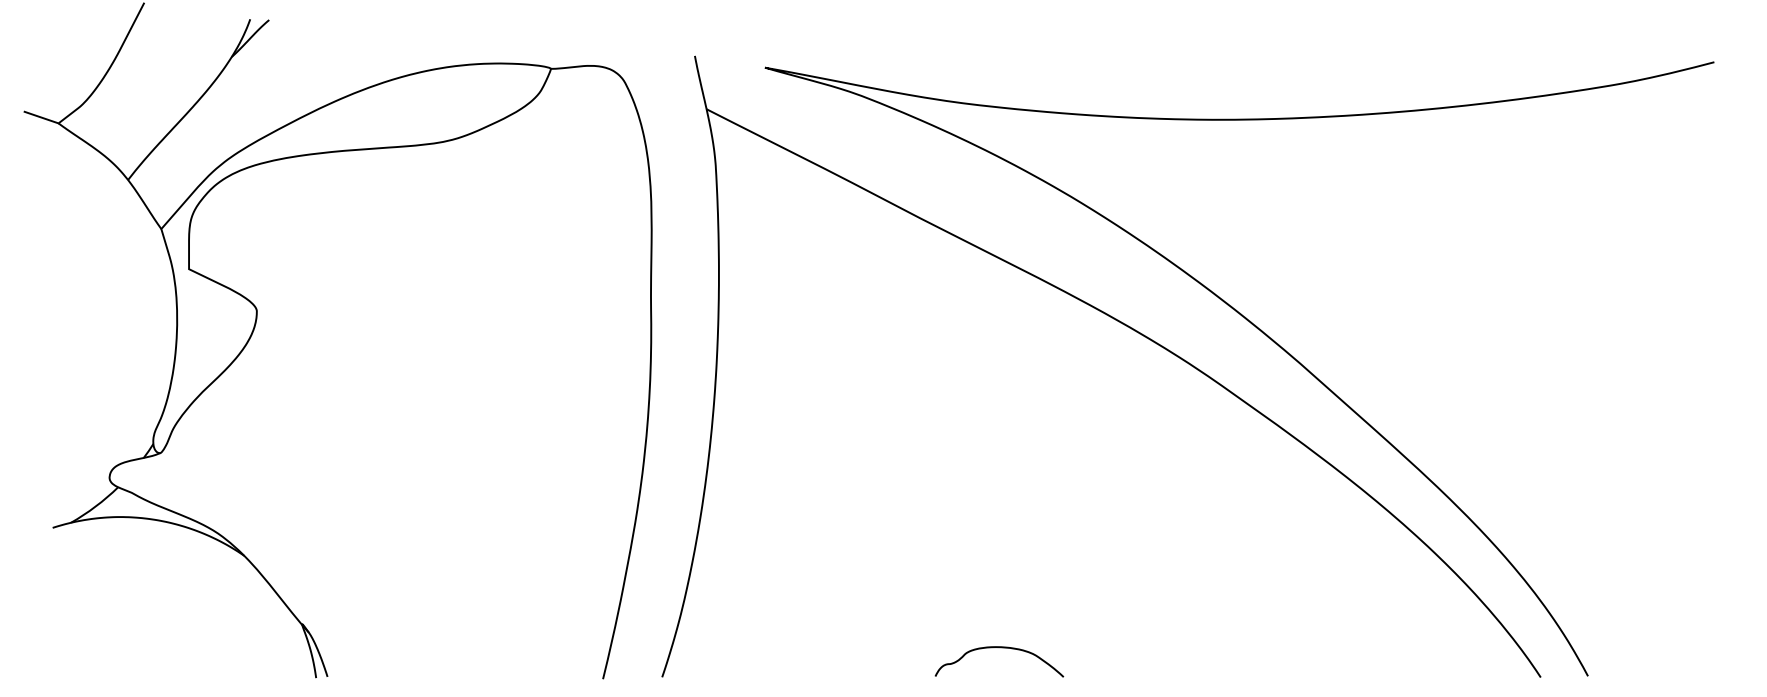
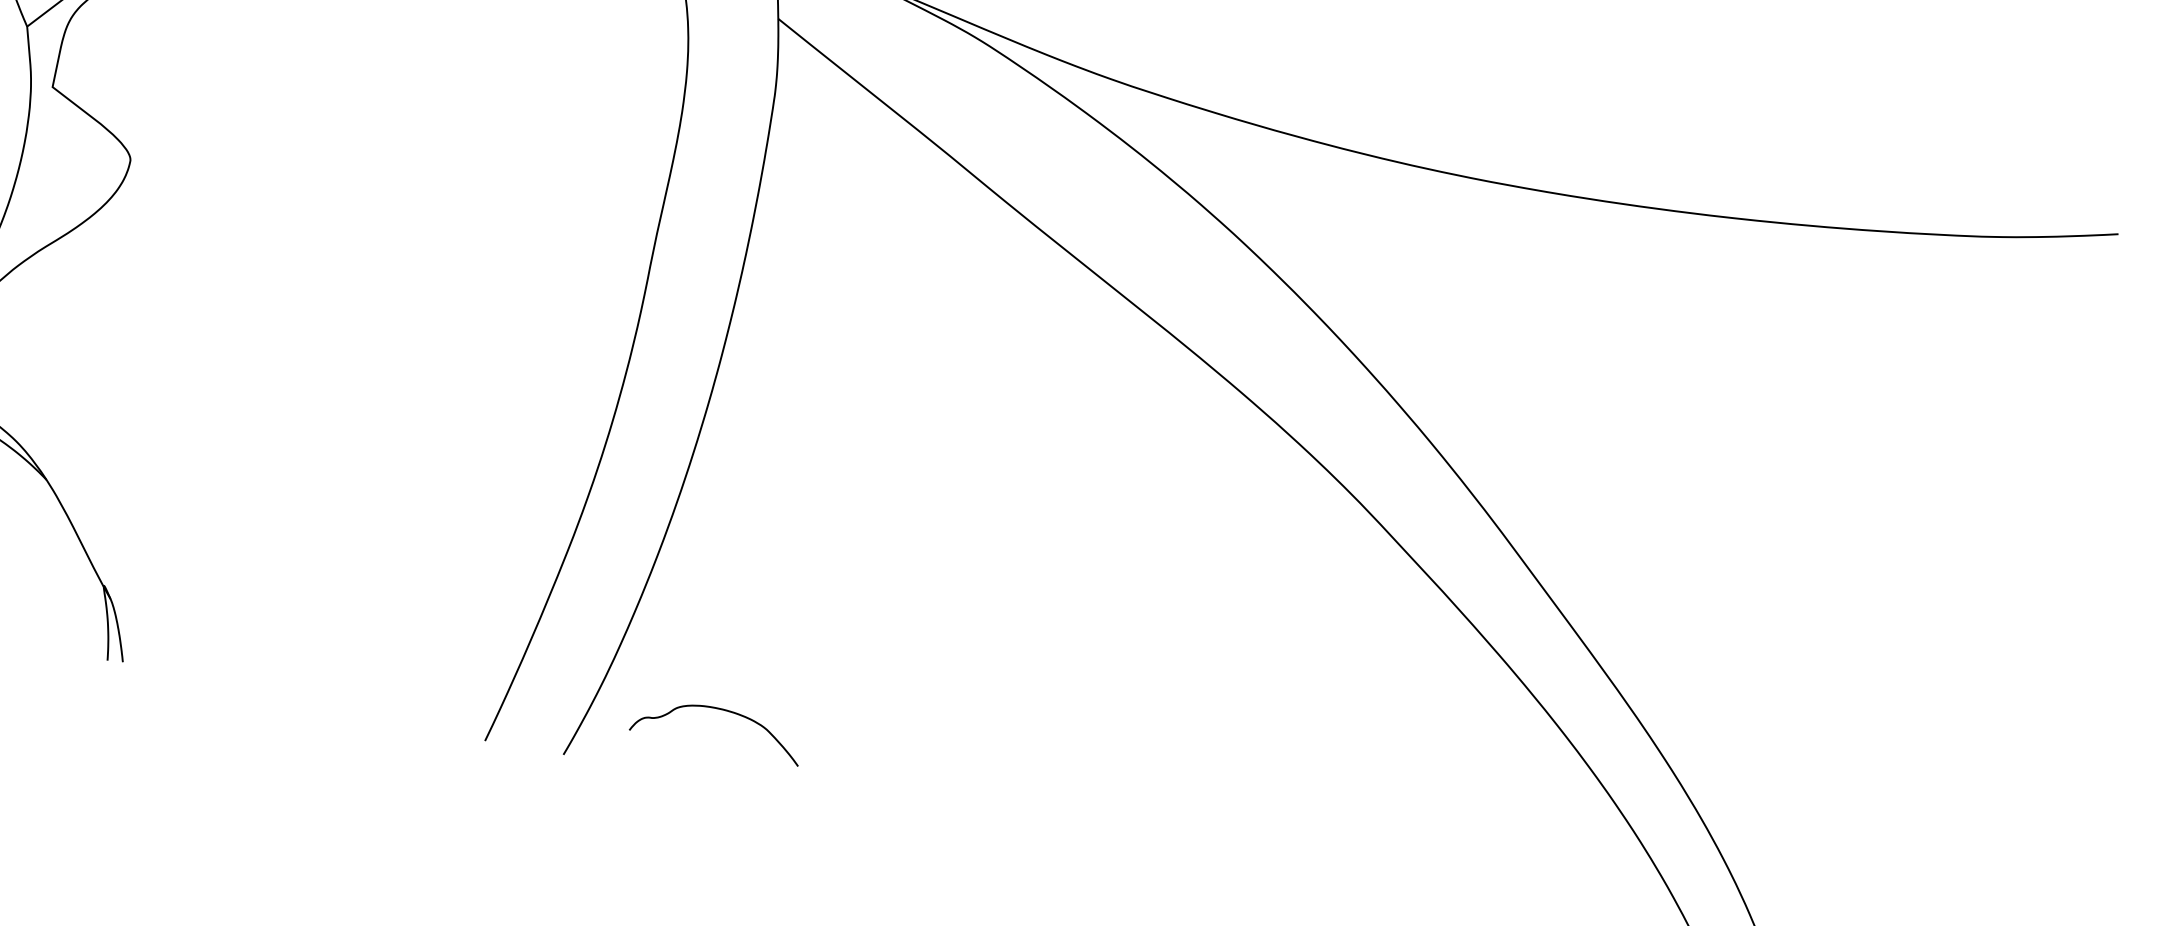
curve: (999, 648) -> (721, 711), moved

